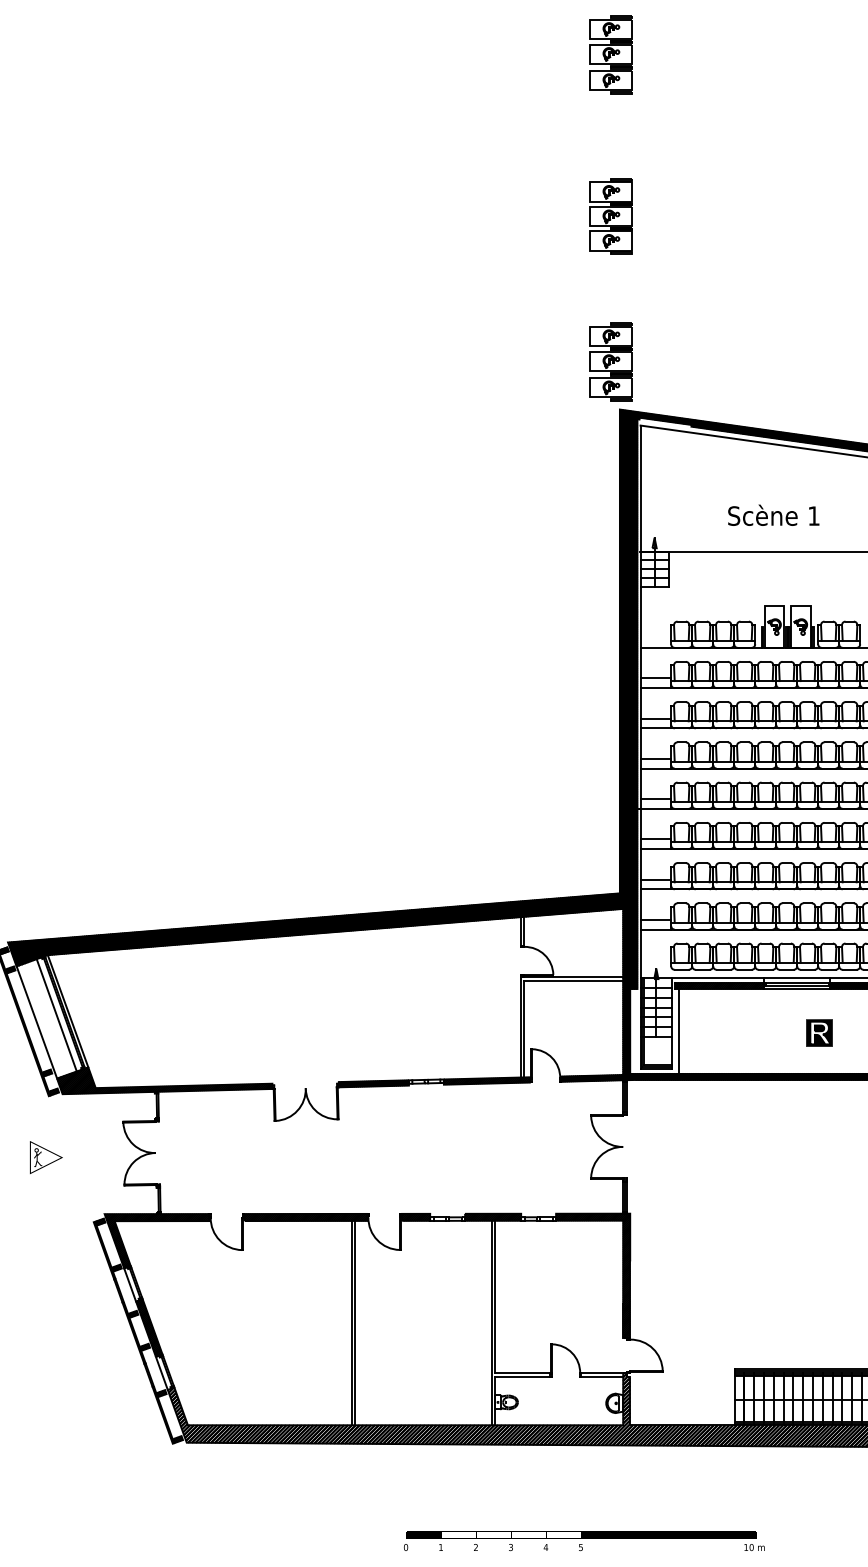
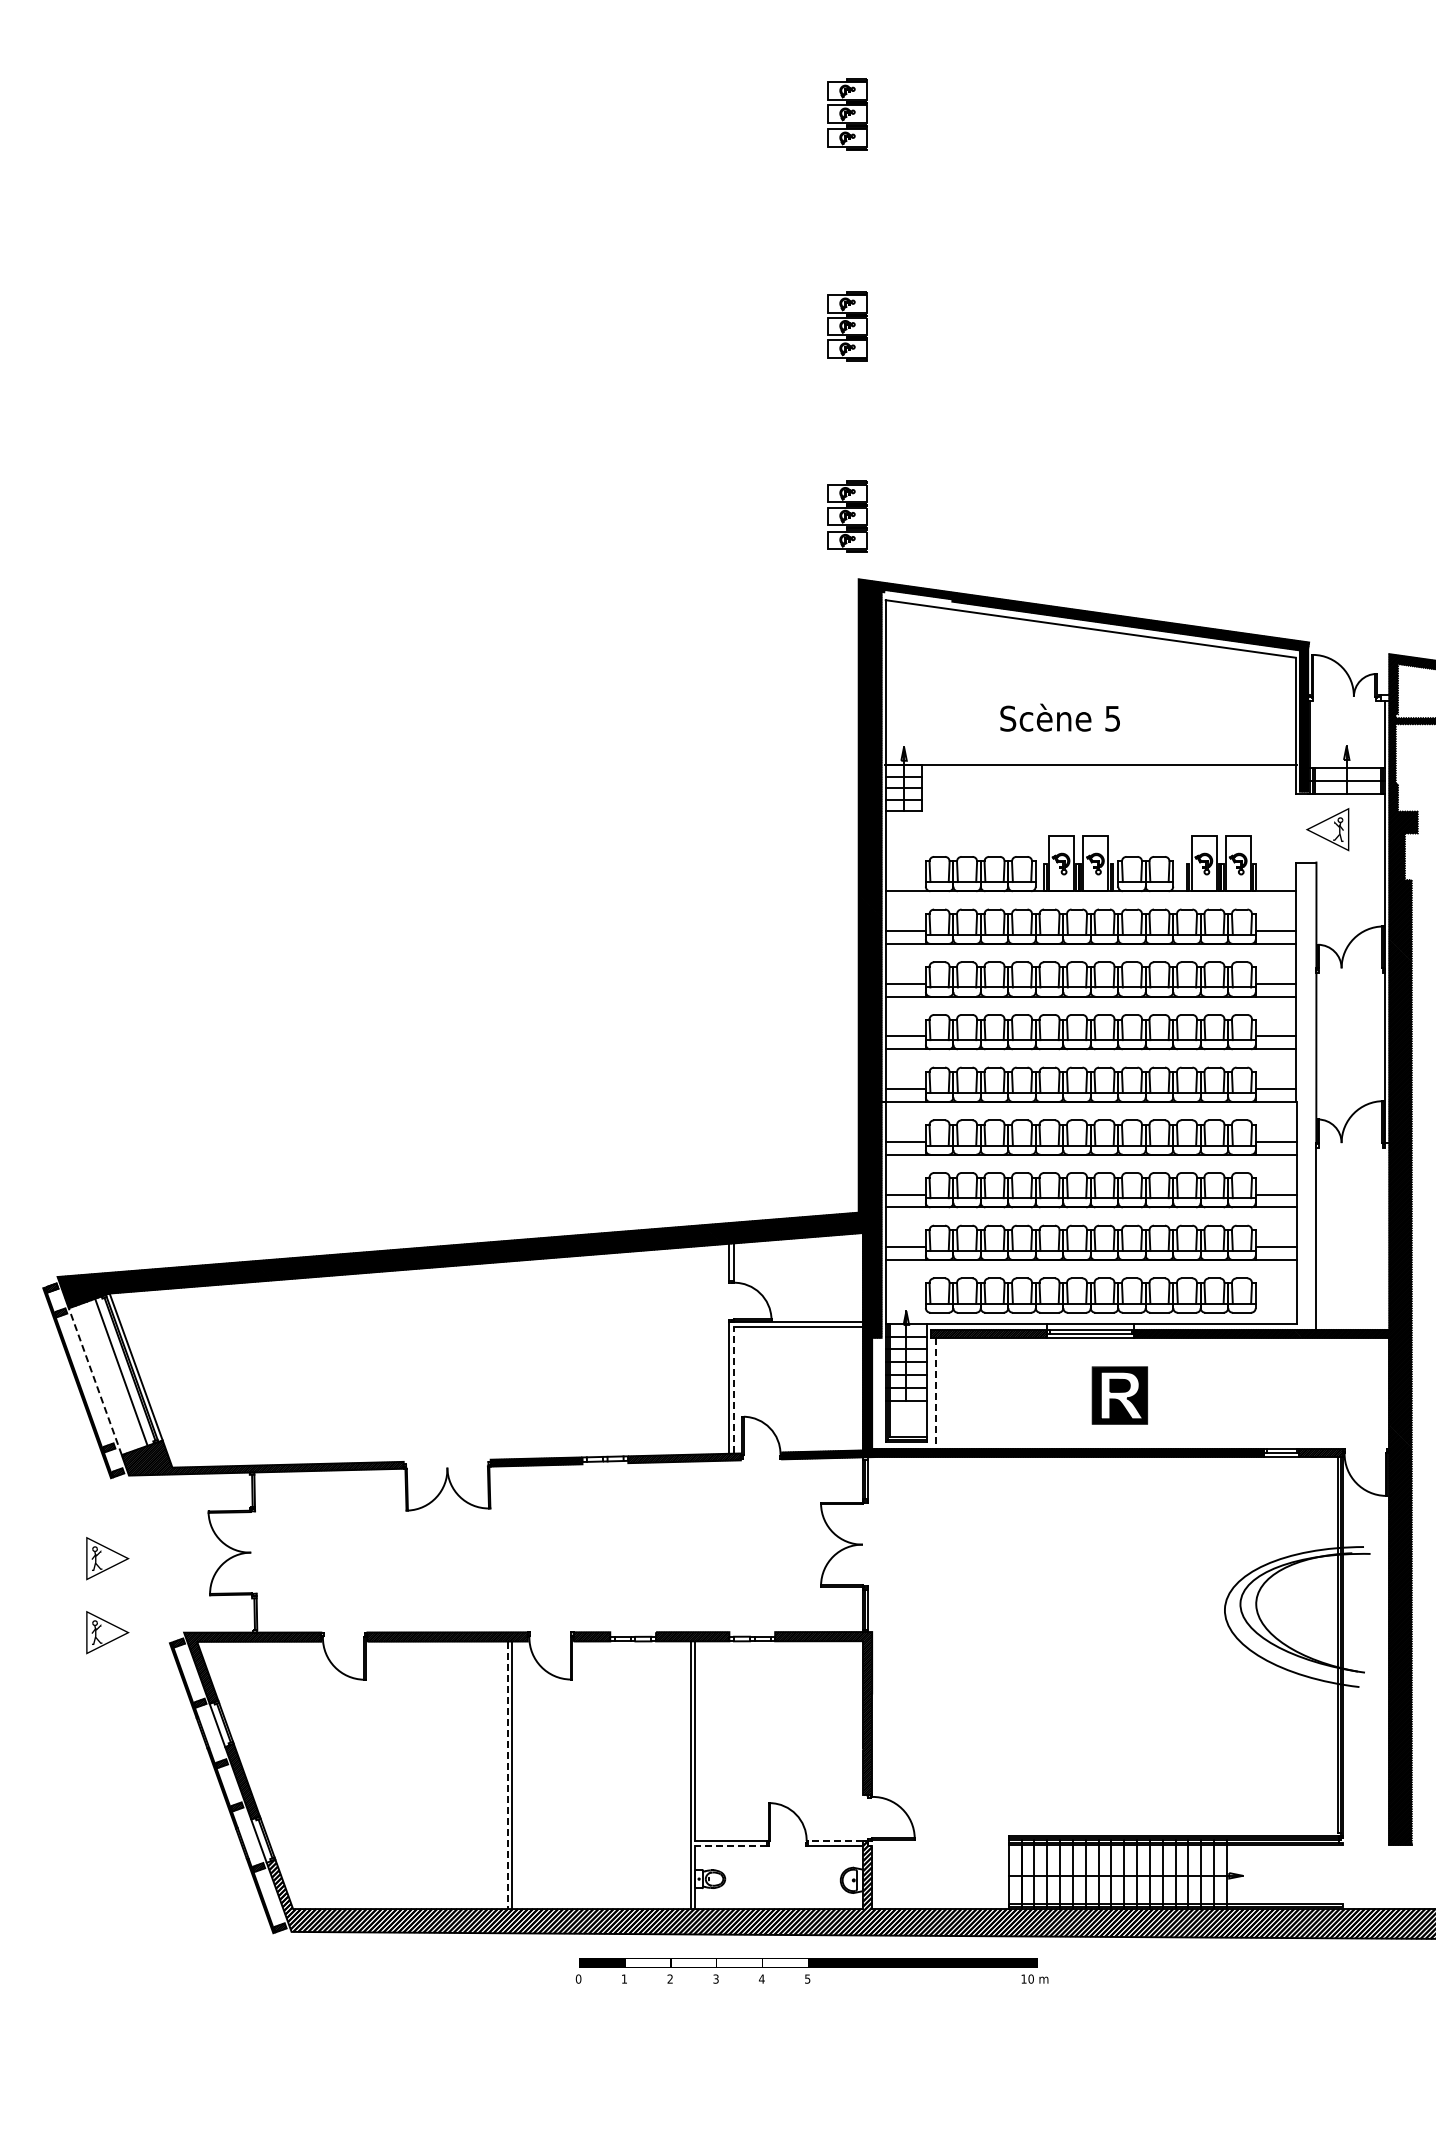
part: (611, 54) -> (847, 114), size x0.7
part: (611, 216) -> (847, 326), size x0.7
part: (611, 361) -> (847, 516), size x0.7
text: (813, 515) -> (1112, 718), 1 -> 5
line: (36, 1022) -> (95, 1381), solid -> dashed
line: (524, 1028) -> (733, 1389), solid -> dashed
line: (679, 1031) -> (936, 1393), solid -> dashed
part: (819, 1033) -> (1119, 1395), size x1.6
part: (46, 1214) -> (107, 1632), added
line: (351, 1323) -> (507, 1775), solid -> dashed
line: (602, 1373) -> (835, 1841), solid -> dashed
line: (522, 1376) -> (731, 1845), solid -> dashed
text: (583, 1540) -> (811, 1970), moved

